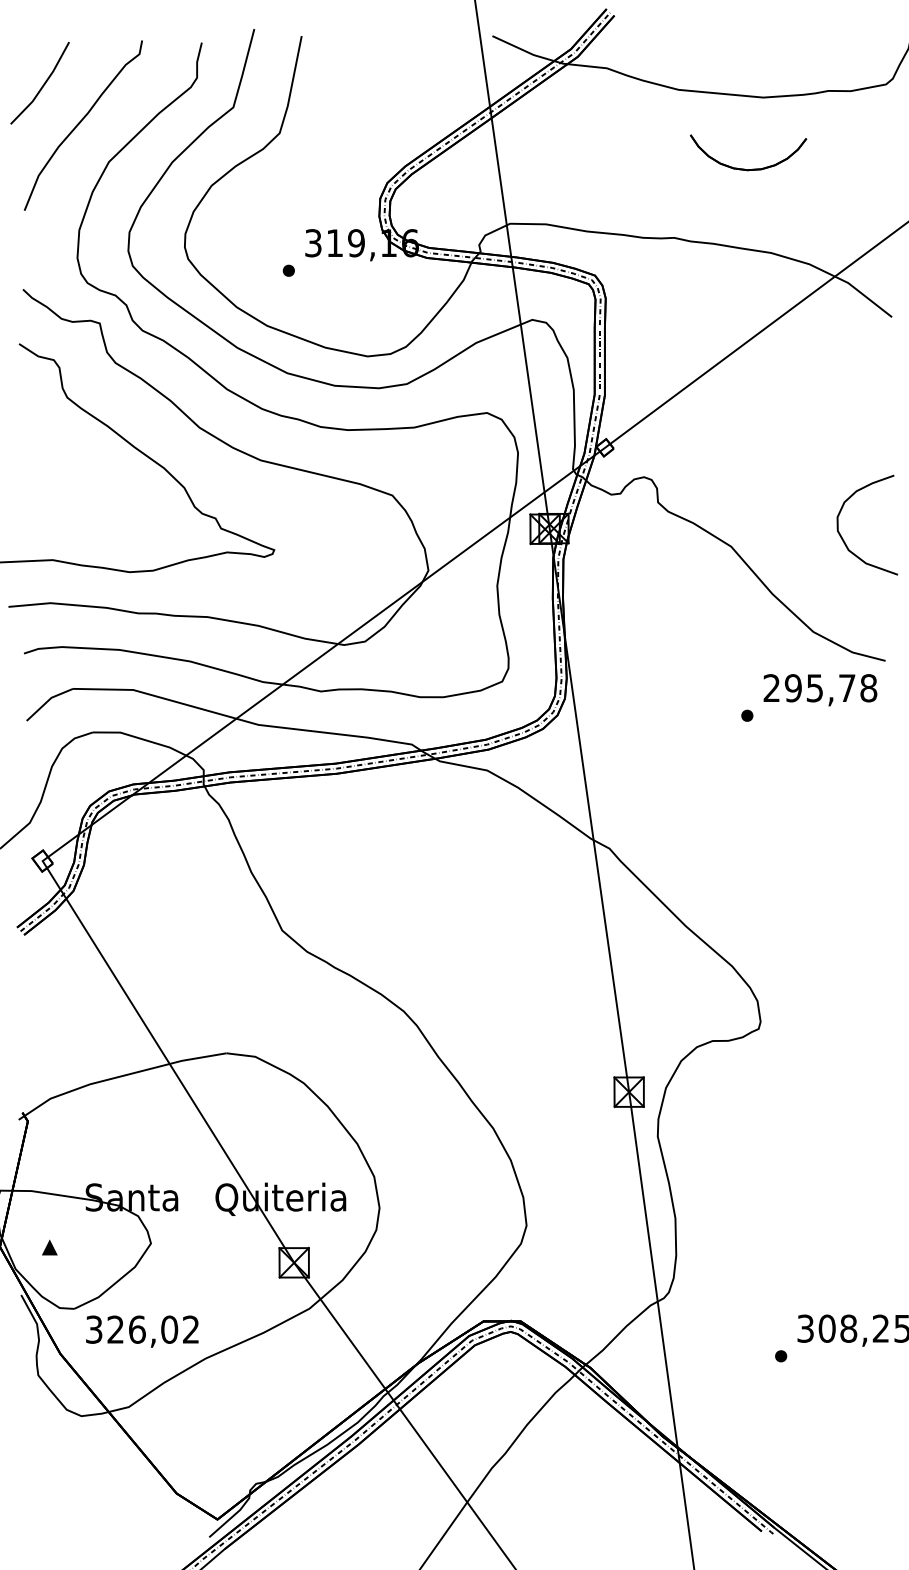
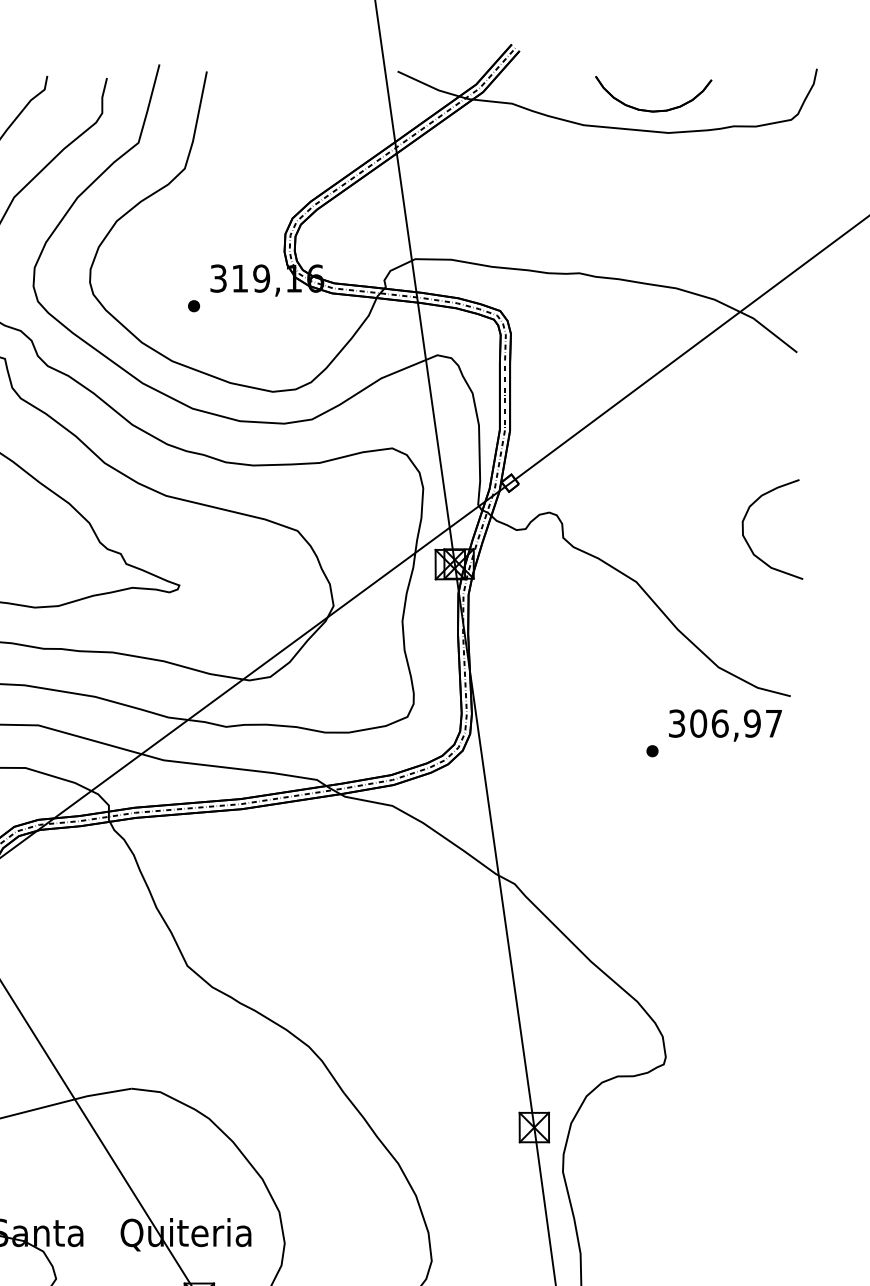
part: (744, 168) -> (649, 109), moved
curve: (843, 538) -> (748, 542), moved
text: (820, 688) -> (725, 723), 295,78 -> 306,97

